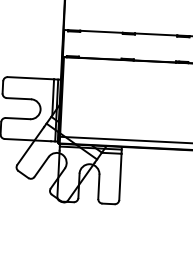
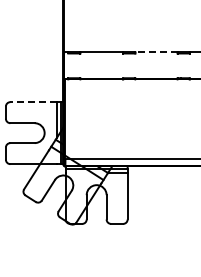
line: (155, 34) -> (155, 52), solid -> dashed
line: (29, 78) -> (32, 102), solid -> dashed

